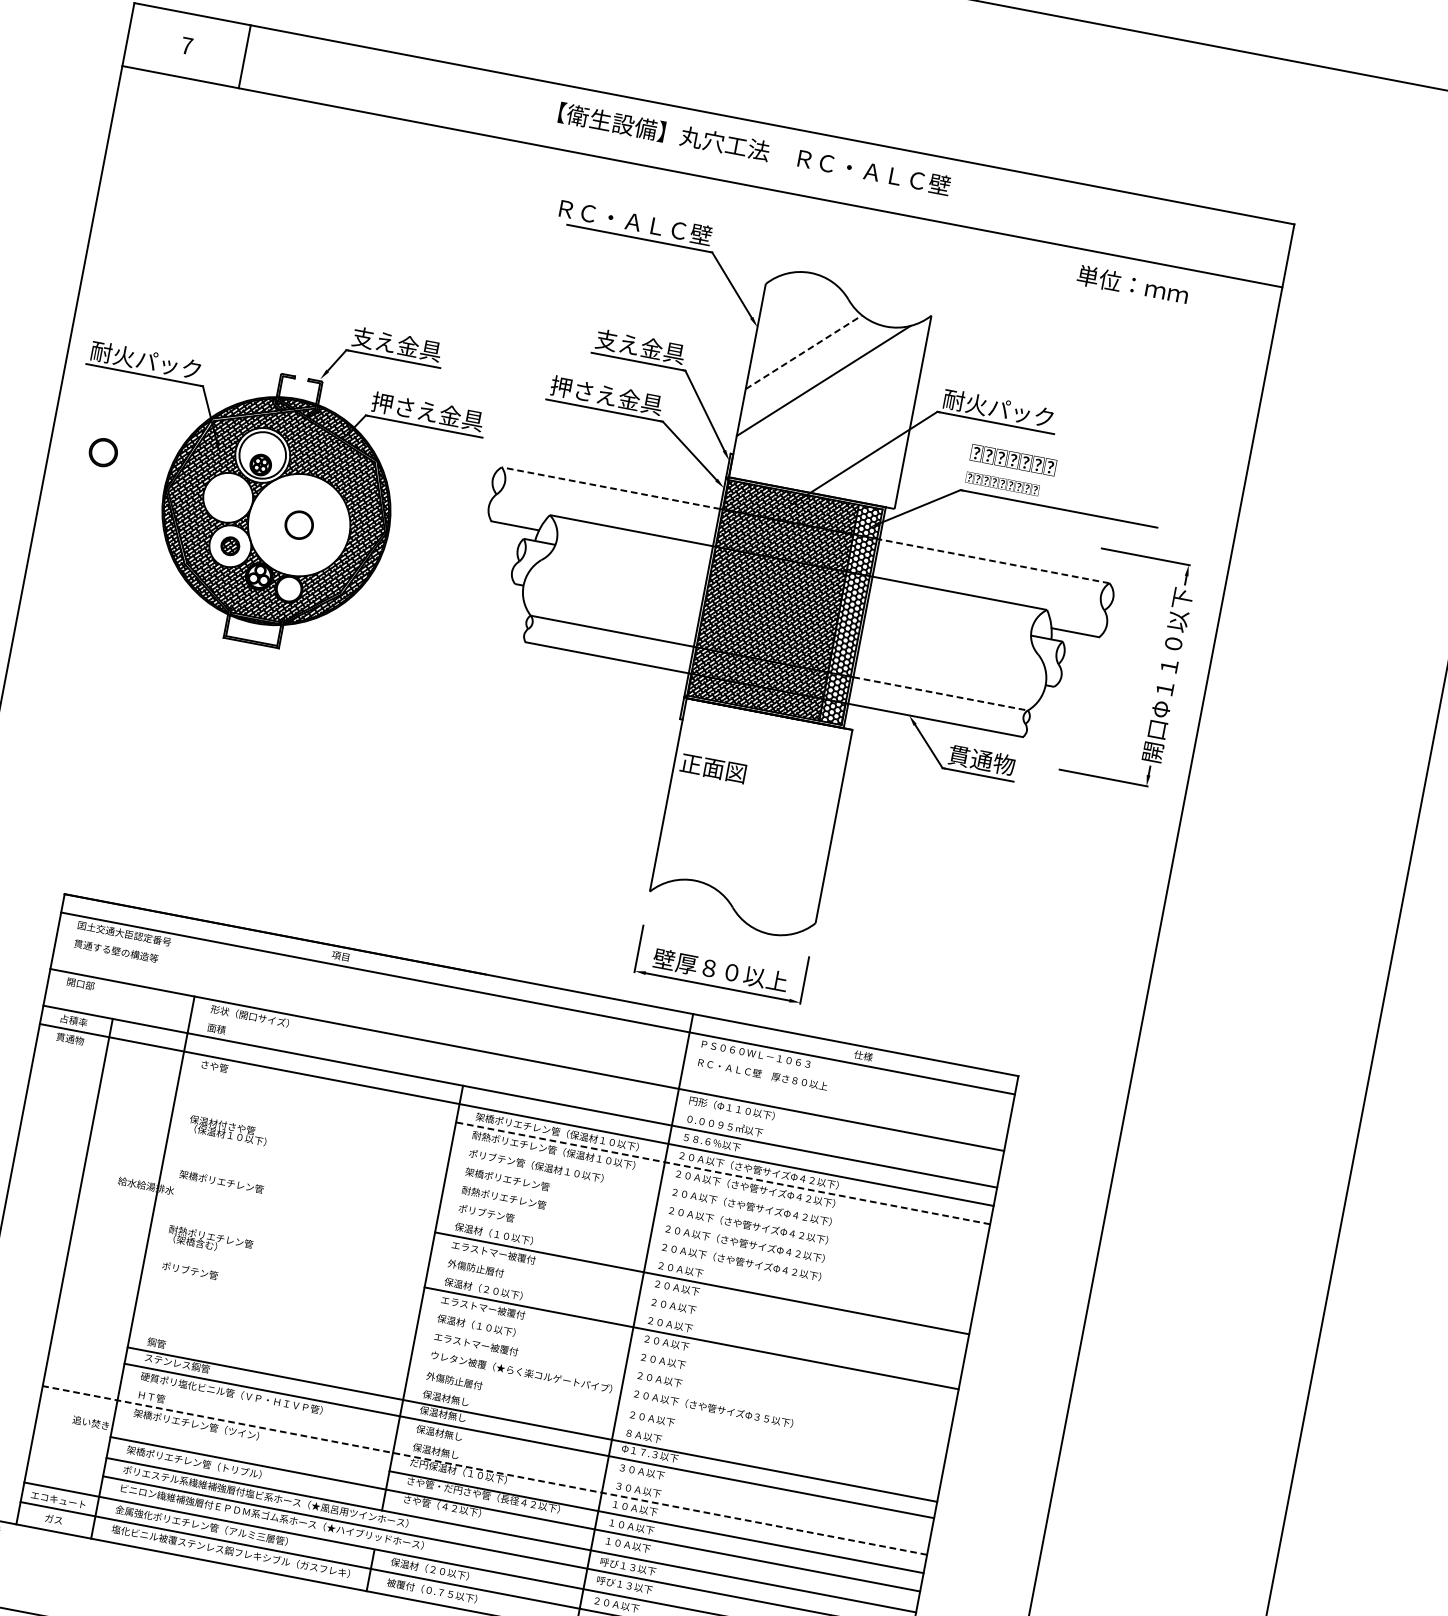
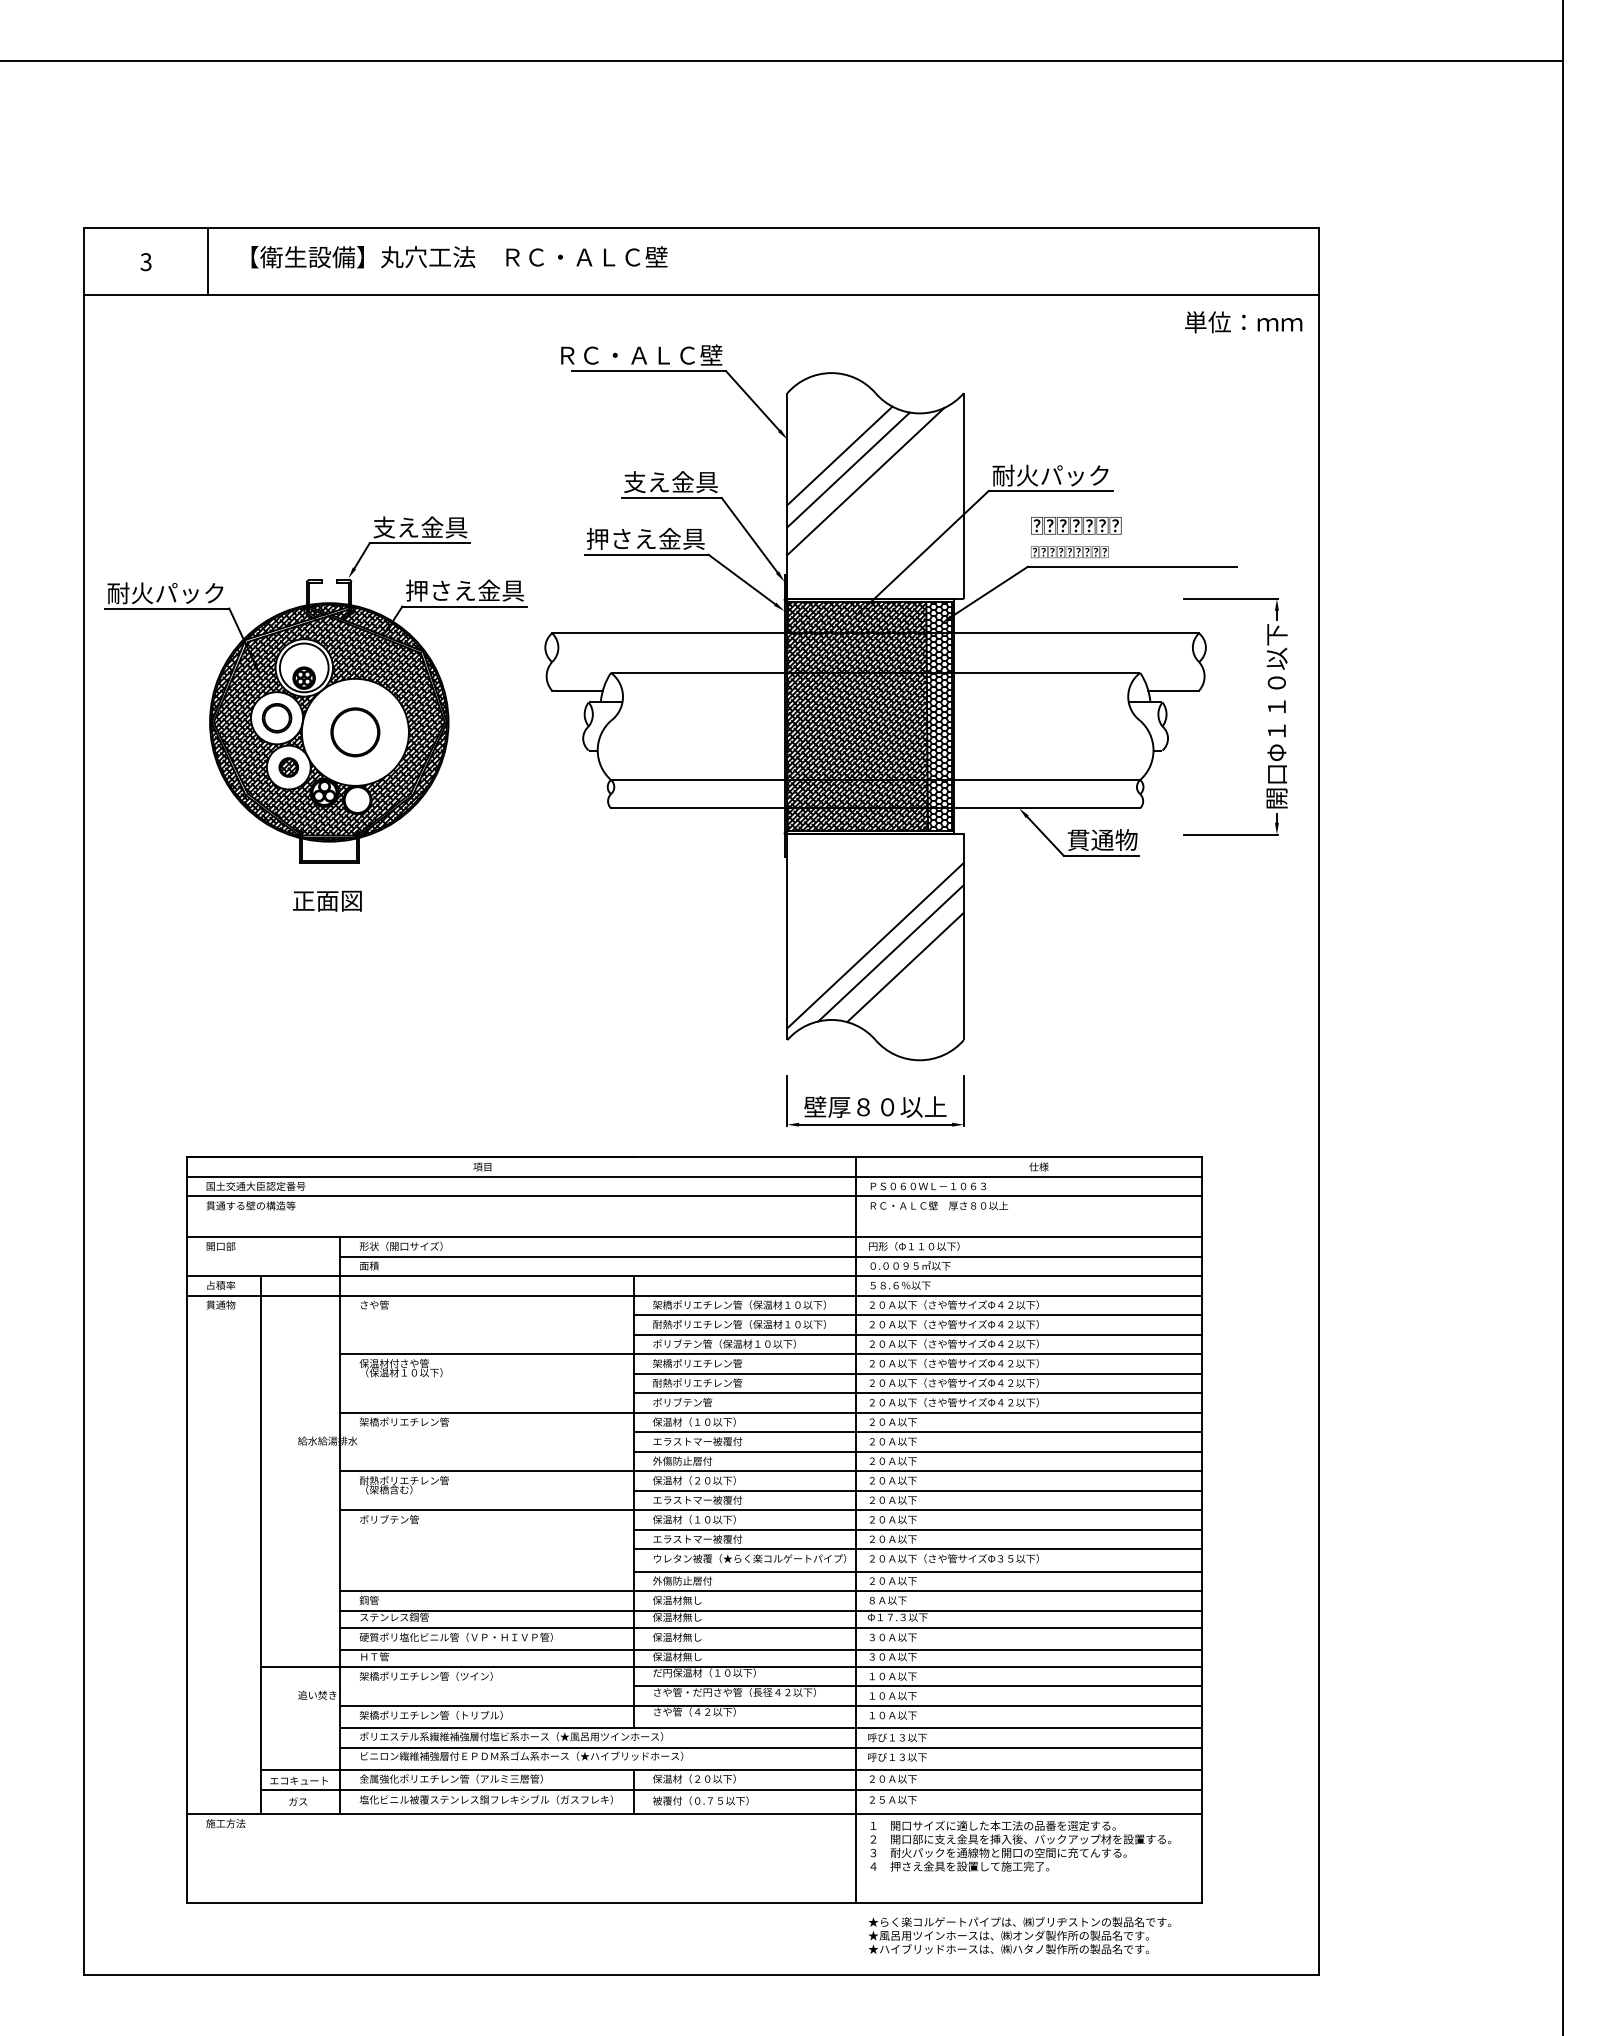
text: (186, 46) -> (145, 262), 7 -> 3
text: (754, 149) -> (459, 257), moved
text: (1132, 285) -> (1243, 322), moved
line: (804, 351) -> (840, 455), dashed -> solid
line: (809, 366) -> (848, 469), added
part: (102, 452) -> (276, 718), moved
line: (610, 488) -> (667, 633), dashed -> solid
circle: (299, 525) -> (355, 732), size x1.67
line: (994, 561) -> (1076, 633), dashed -> solid
line: (940, 694) -> (1047, 780), dashed -> solid
text: (713, 767) -> (327, 900), moved
line: (749, 818) -> (875, 945), added
line: (762, 828) -> (890, 953), added
line: (773, 844) -> (905, 967), added
line: (534, 1021) -> (694, 1196), added
line: (596, 1092) -> (771, 1256), added
line: (722, 1173) -> (917, 1315), dashed -> solid
line: (578, 1184) -> (771, 1354), added
line: (719, 1191) -> (917, 1334), added
line: (712, 1228) -> (917, 1373), added
line: (568, 1238) -> (771, 1412), added
line: (708, 1246) -> (917, 1393), added
line: (557, 1294) -> (771, 1471), added
line: (698, 1301) -> (917, 1451), added
line: (550, 1330) -> (771, 1510), added
line: (684, 1374) -> (917, 1529), added
line: (680, 1393) -> (917, 1549), added
line: (536, 1406) -> (771, 1591), added
line: (676, 1414) -> (917, 1571), added
line: (525, 1462) -> (771, 1650), added
line: (485, 1470) -> (731, 1666), dashed -> solid

